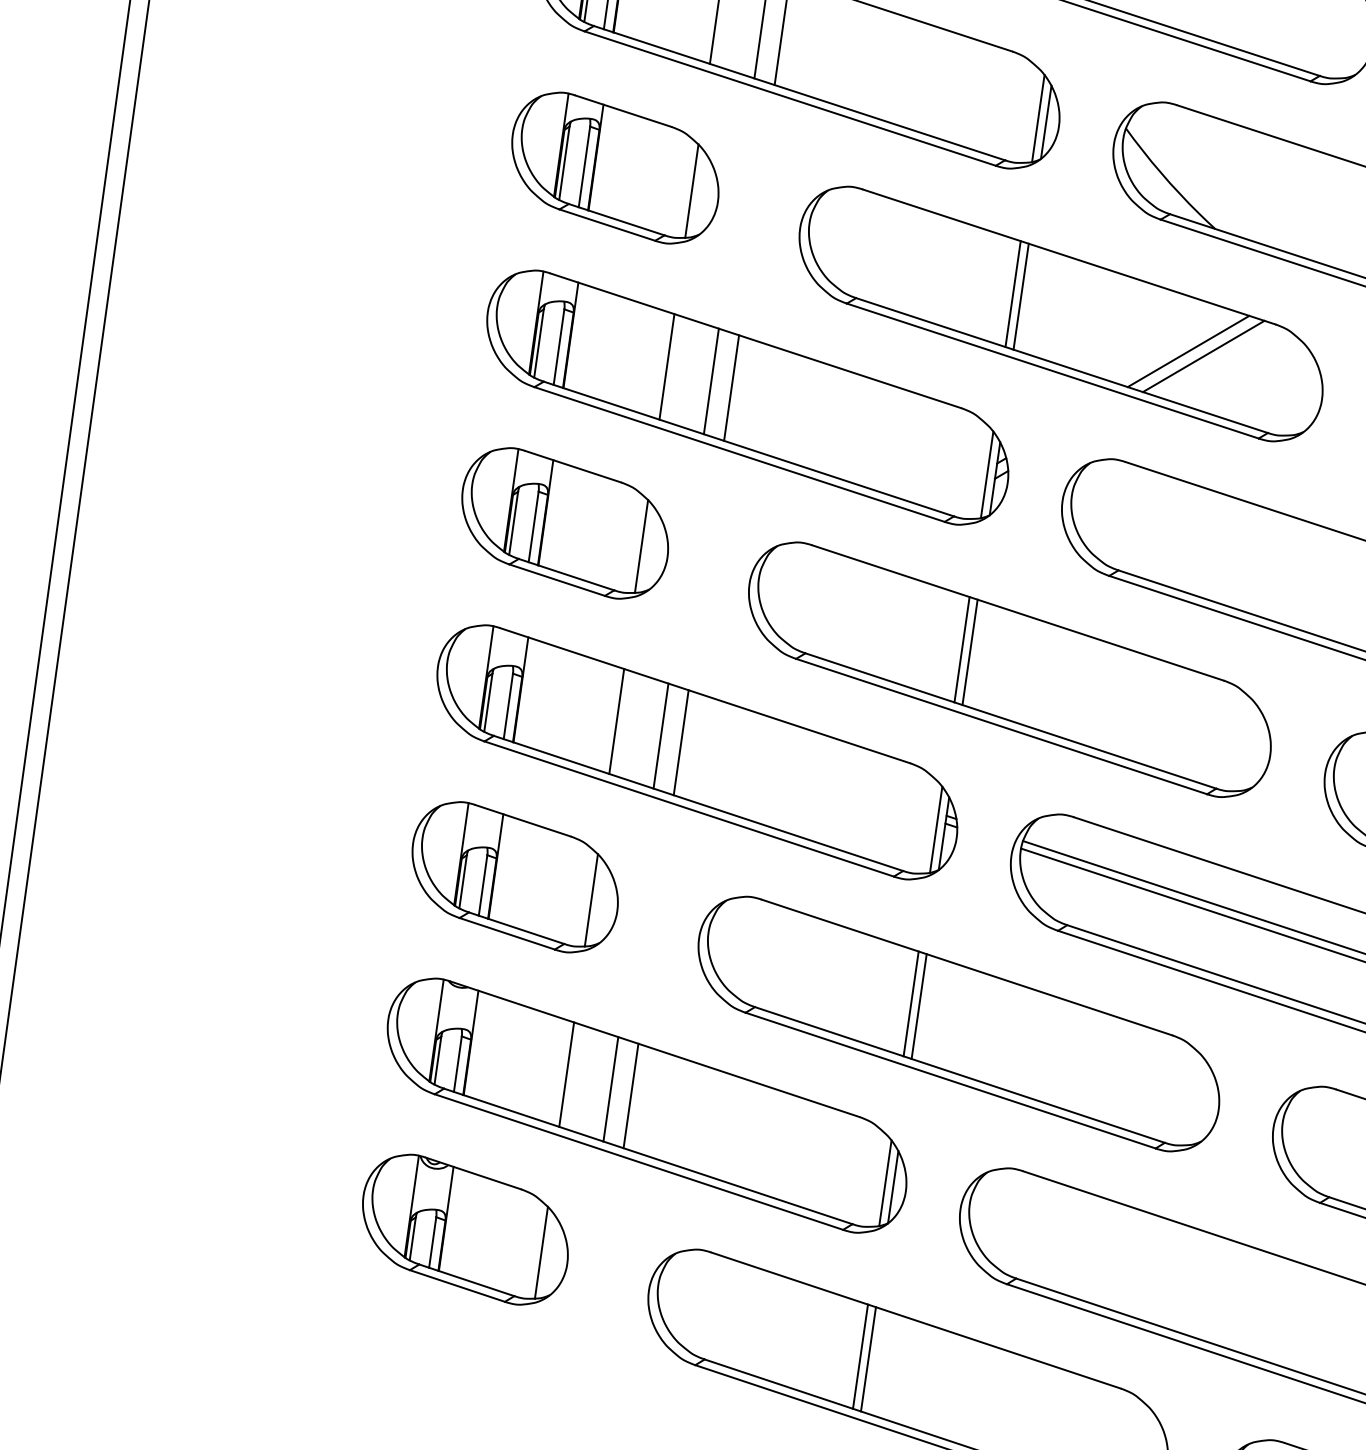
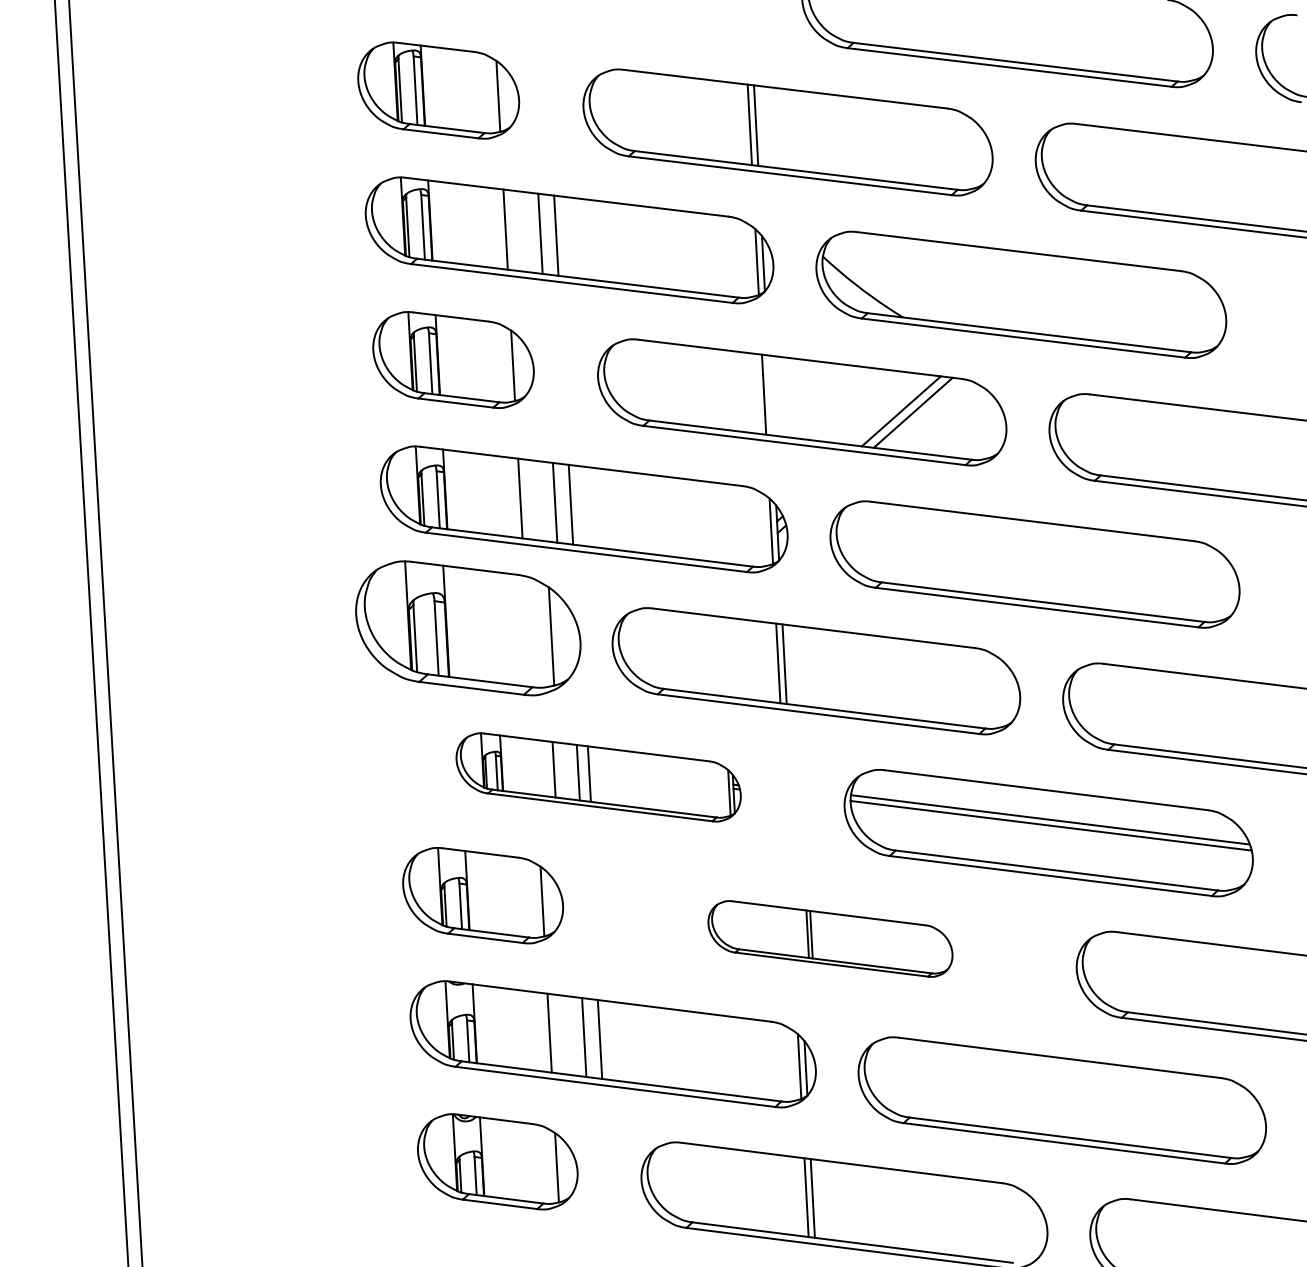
line: (1021, 296) -> (770, 395), removed
part: (565, 523) -> (468, 628), size x1.4
part: (696, 752) -> (598, 777), size x0.7
part: (959, 1023) -> (830, 938), size x0.6

